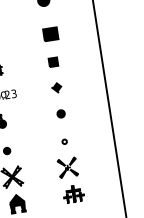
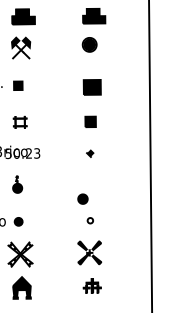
part: (56, 87) -> (90, 153), size x0.6
part: (60, 113) -> (82, 198), moved
part: (73, 193) -> (92, 285), size x0.7

